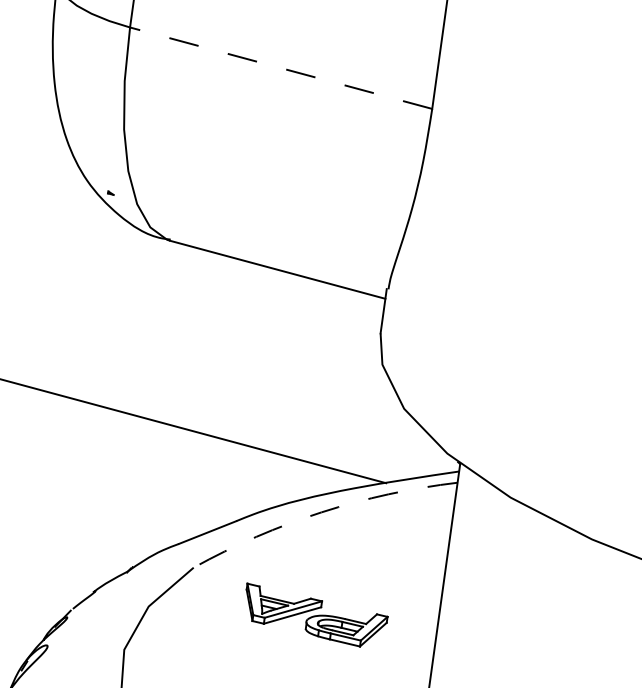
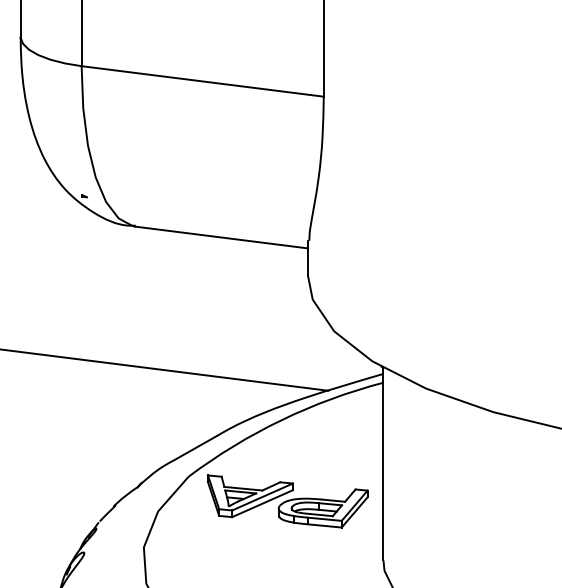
line: (280, 68) -> (202, 81), dashed -> solid
arc: (321, 512) -> (281, 420), dashed -> solid
part: (314, 616) -> (287, 501), size x1.43

